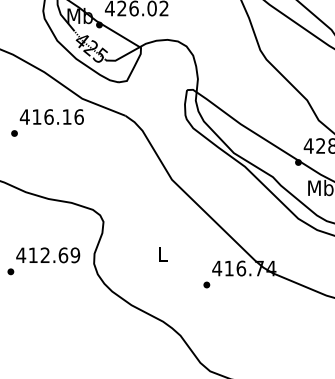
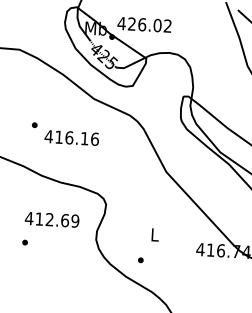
text: (51, 116) -> (71, 137), moved
text: (48, 255) -> (52, 219), moved
part: (206, 284) -> (140, 259), moved

